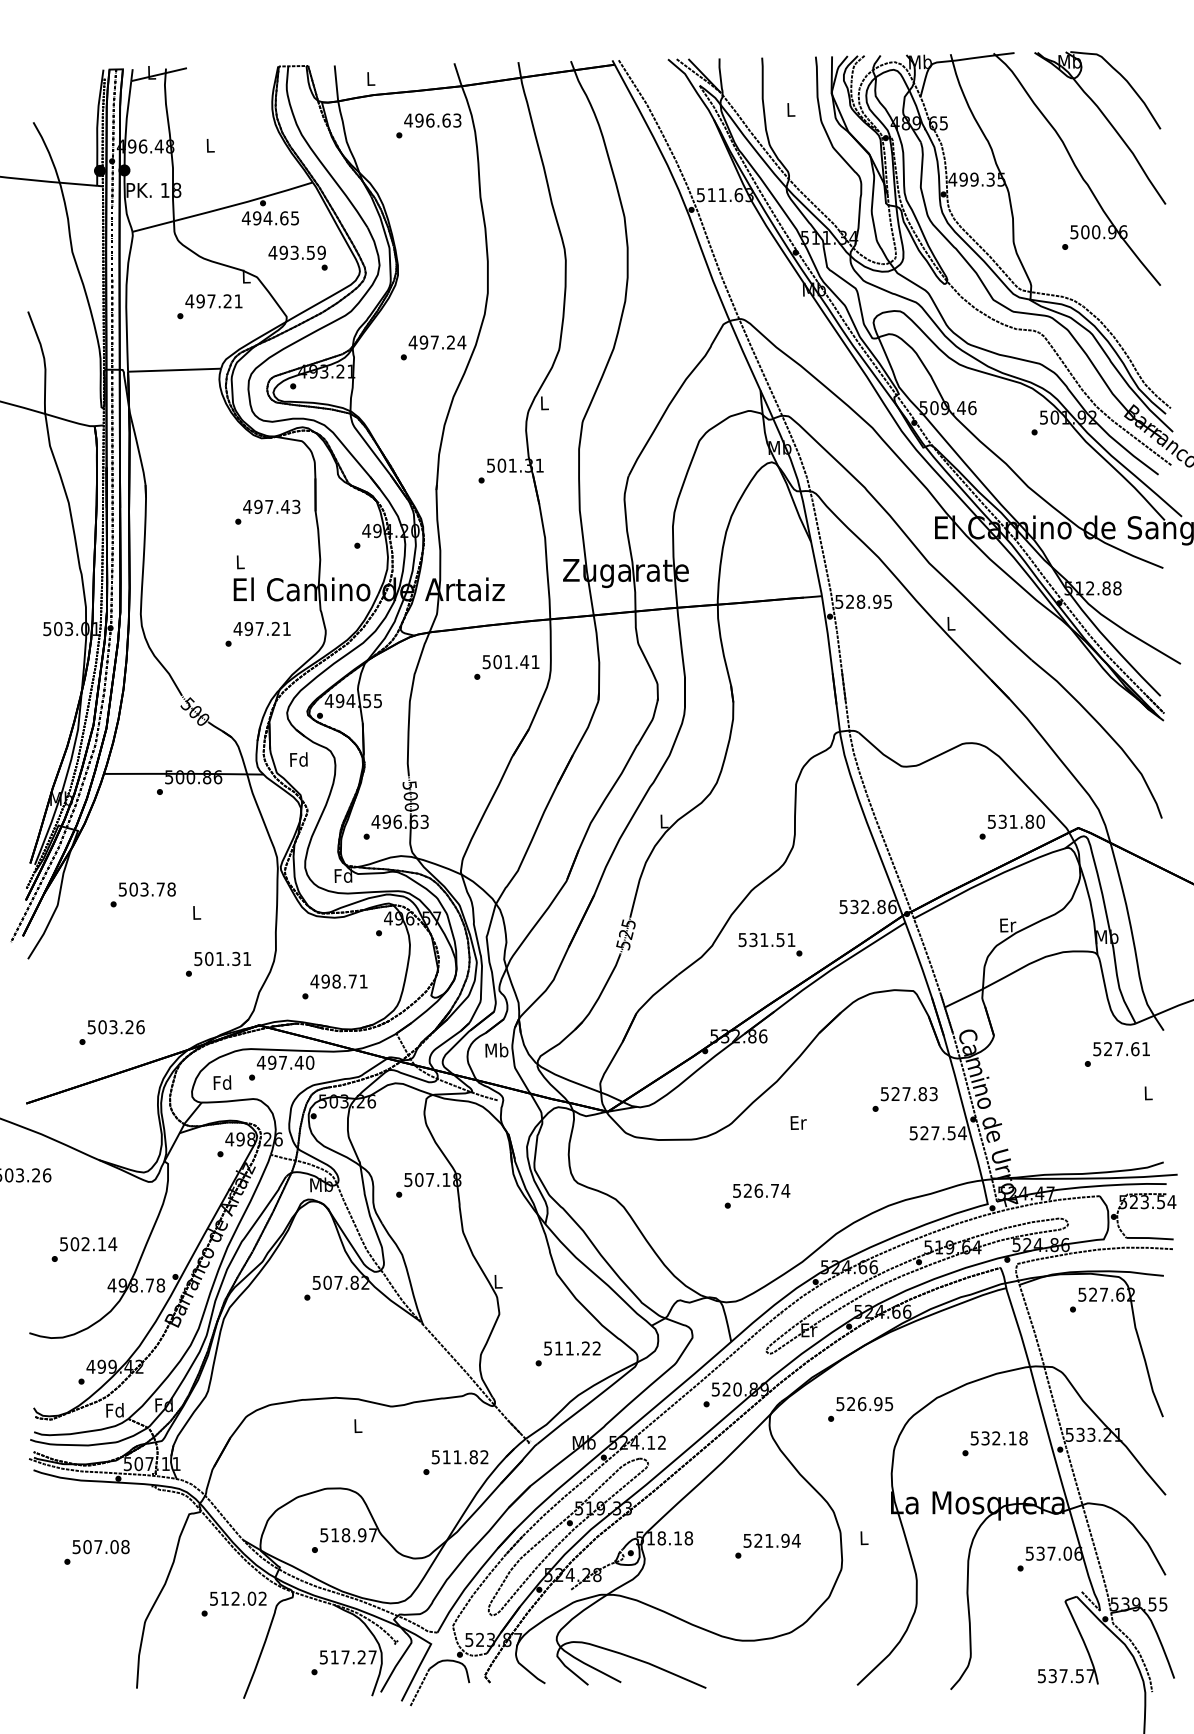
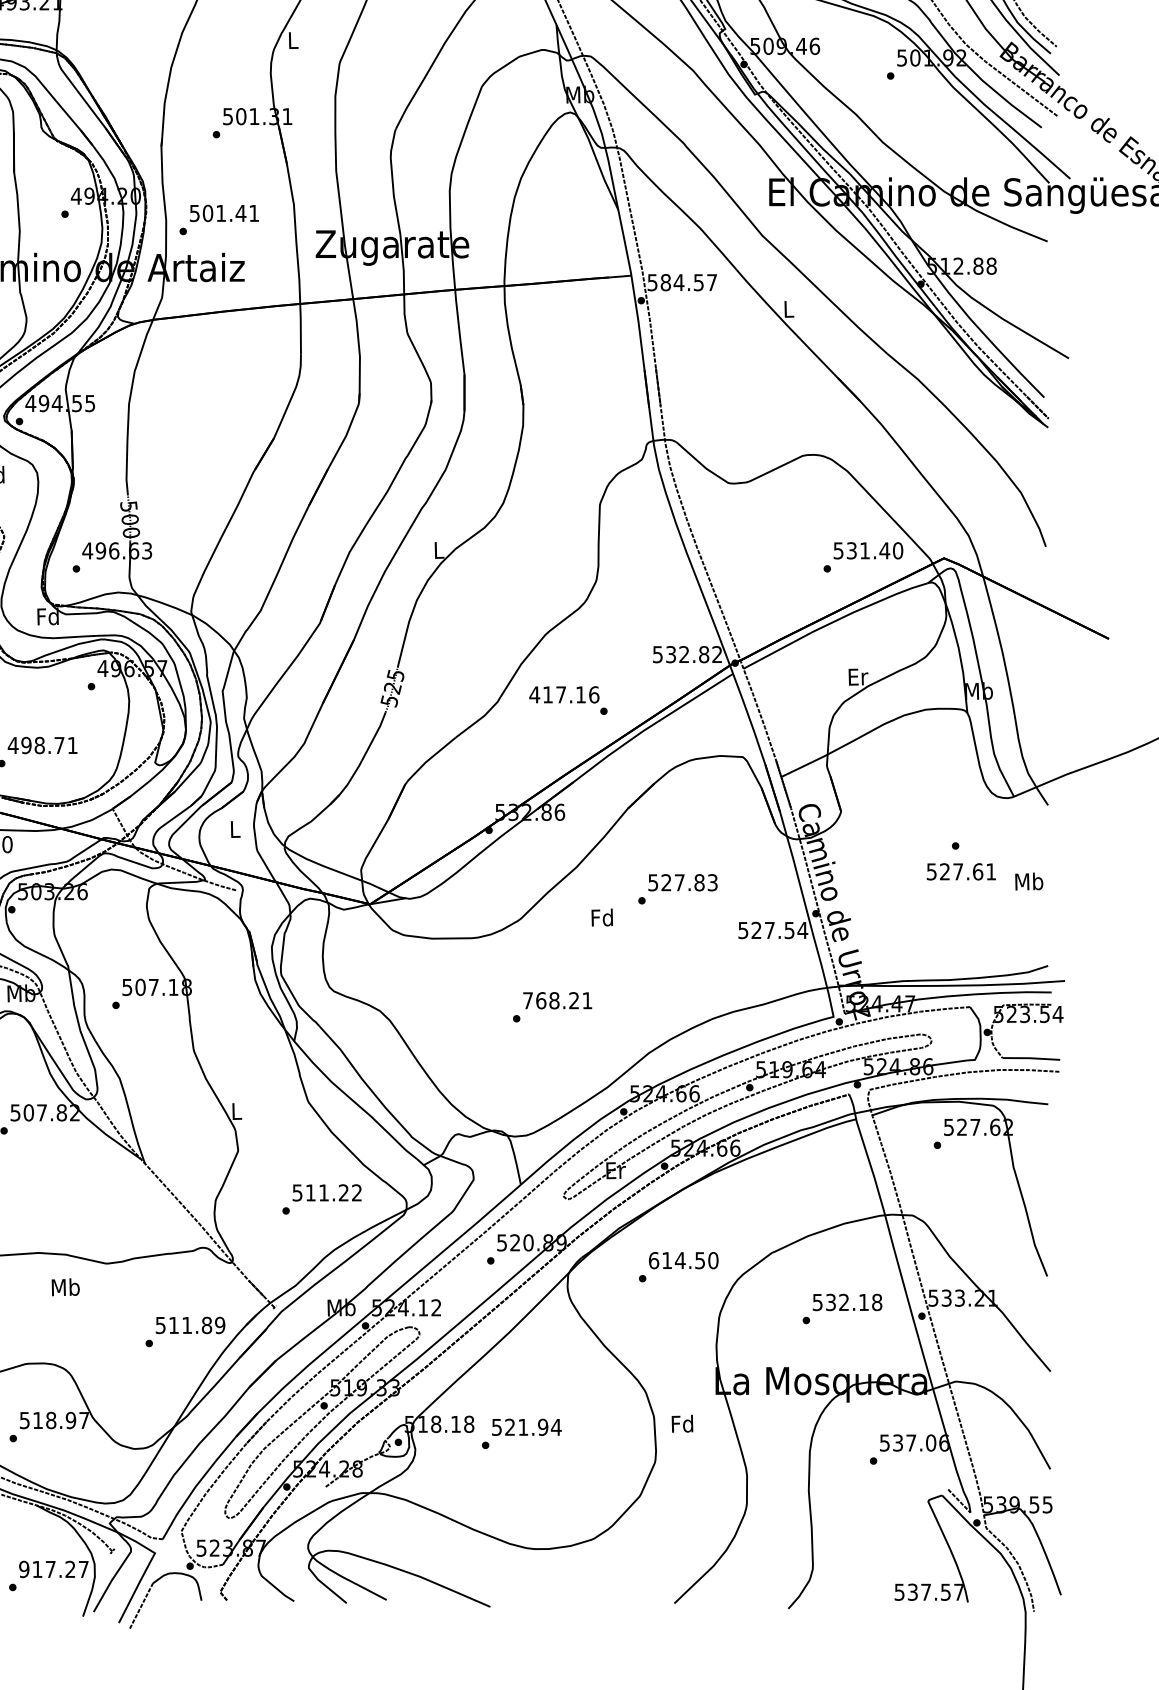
text: (869, 601) -> (689, 282), 528.95 -> 584.57
text: (506, 667) -> (218, 220), moved
text: (1029, 821) -> (884, 550), 531.80 -> 531.40
text: (892, 906) -> (717, 654), 532.86 -> 532.82
text: (766, 939) -> (563, 694), 531.51 -> 417.16
text: (496, 1049) -> (234, 828), Mb -> L
text: (1121, 1049) -> (961, 872), moved
text: (1147, 1092) -> (1028, 880), L -> Mb
text: (904, 1099) -> (677, 889), moved
text: (797, 1122) -> (601, 917), Er -> Fd
text: (761, 1190) -> (557, 1000), 526.74 -> 768.21
text: (864, 1404) -> (683, 1261), 526.95 -> 614.50
text: (357, 1425) -> (65, 1286), L -> Mb
text: (484, 1457) -> (220, 1325), 511.82 -> 511.89
text: (863, 1537) -> (682, 1423), L -> Fd
text: (767, 1545) -> (521, 1433), moved
text: (323, 1657) -> (23, 1569), 517.27 -> 917.27

